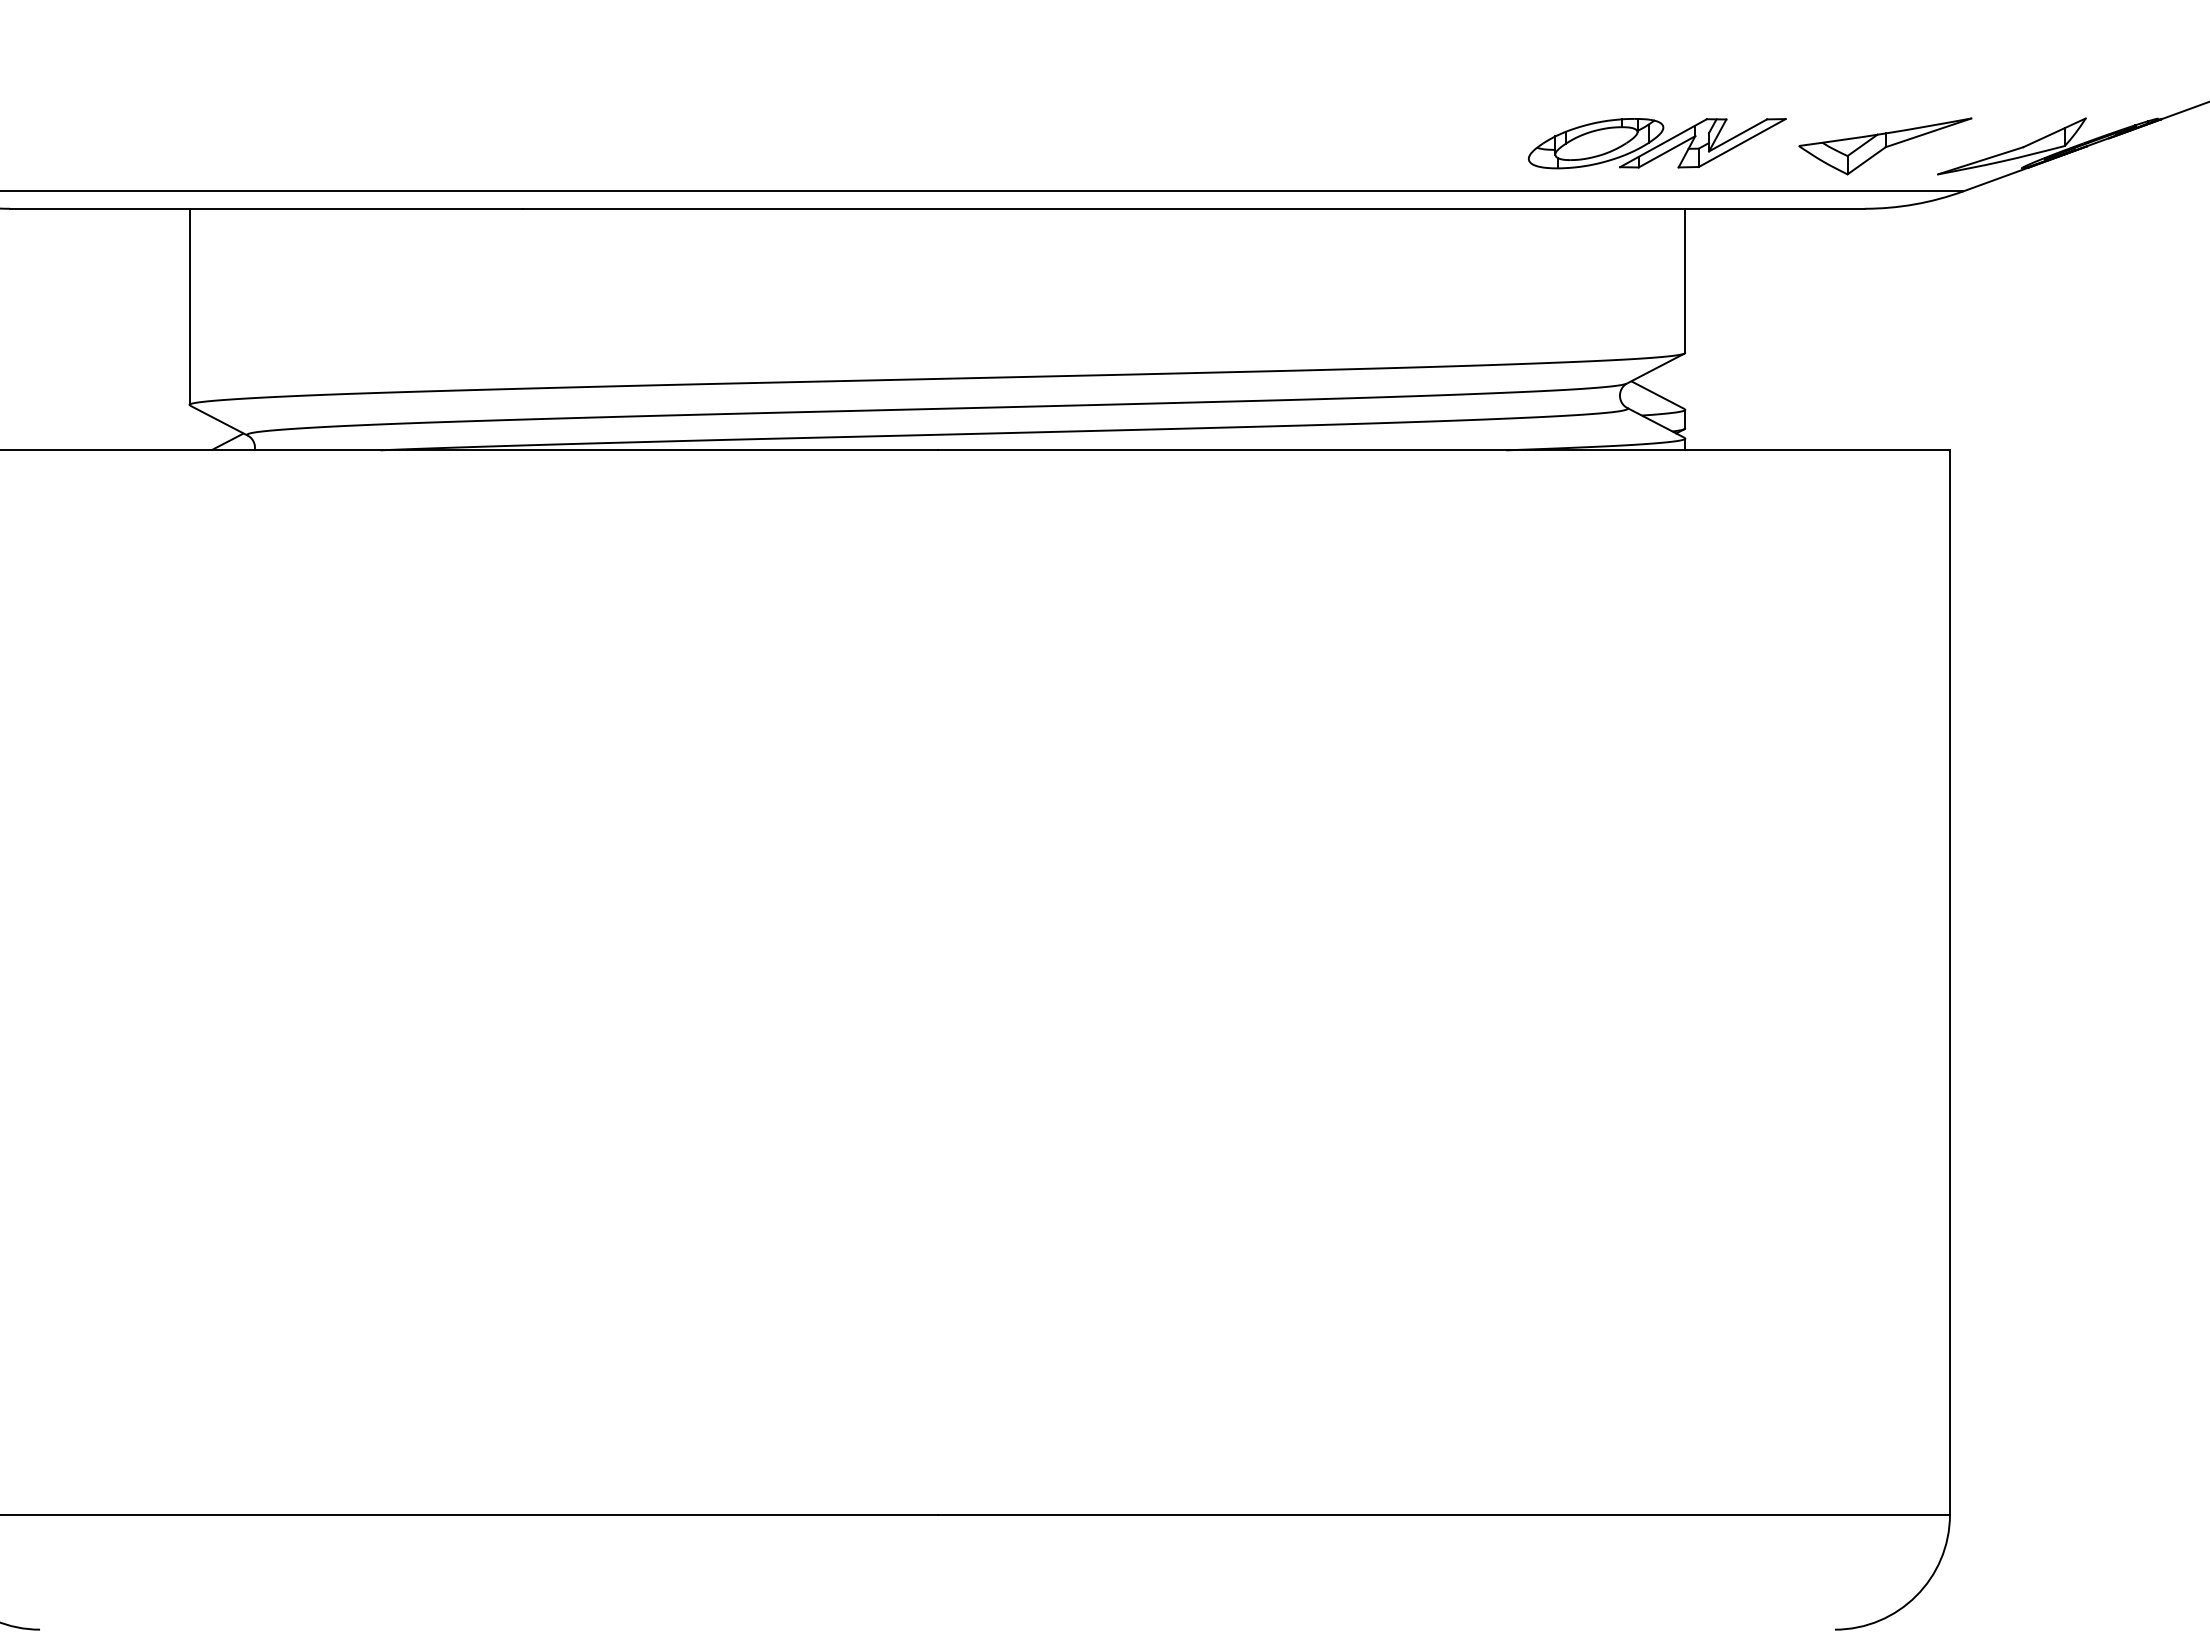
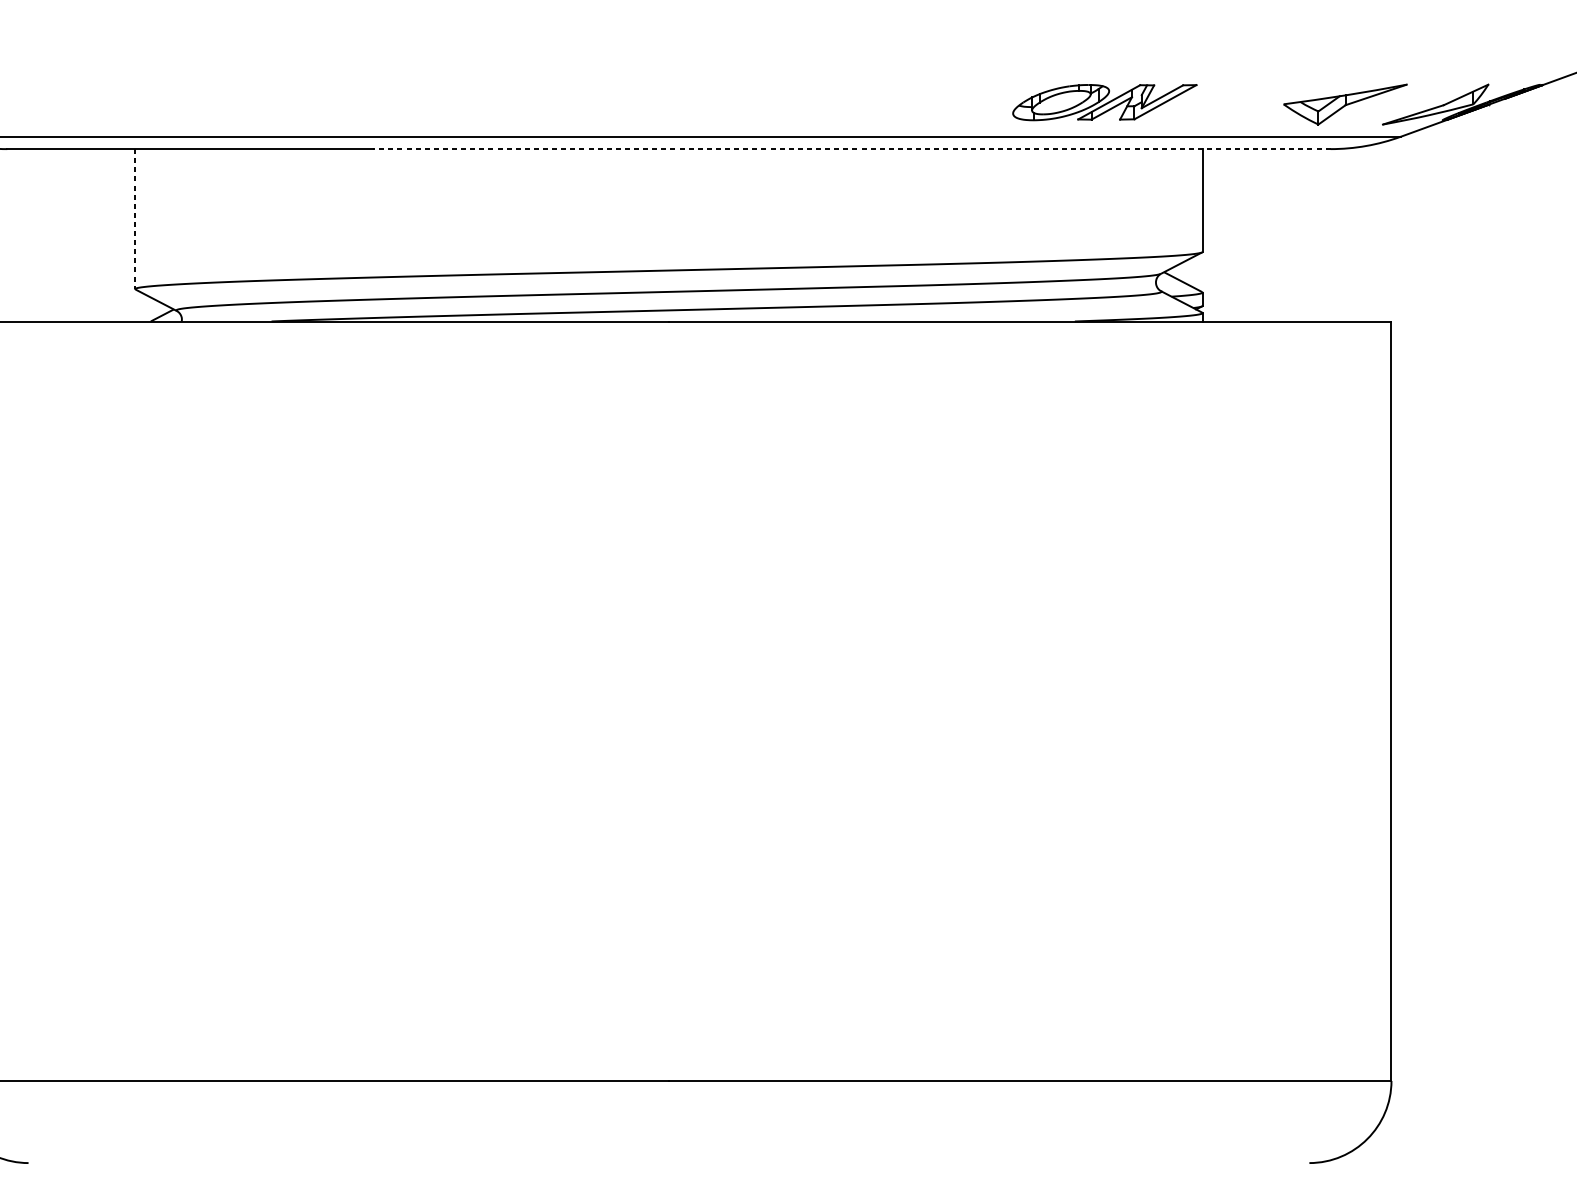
part: (1656, 143) -> (1104, 102), moved
line: (1194, 208) -> (852, 148), solid -> dashed
line: (189, 307) -> (135, 219), solid -> dashed

